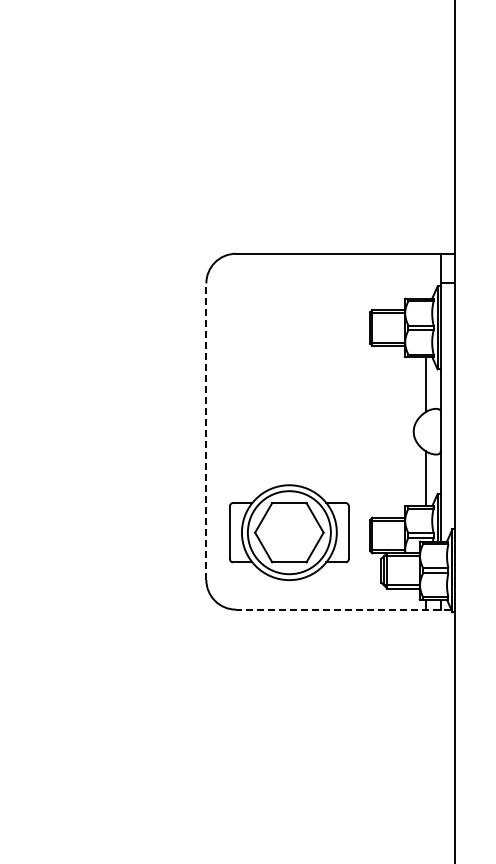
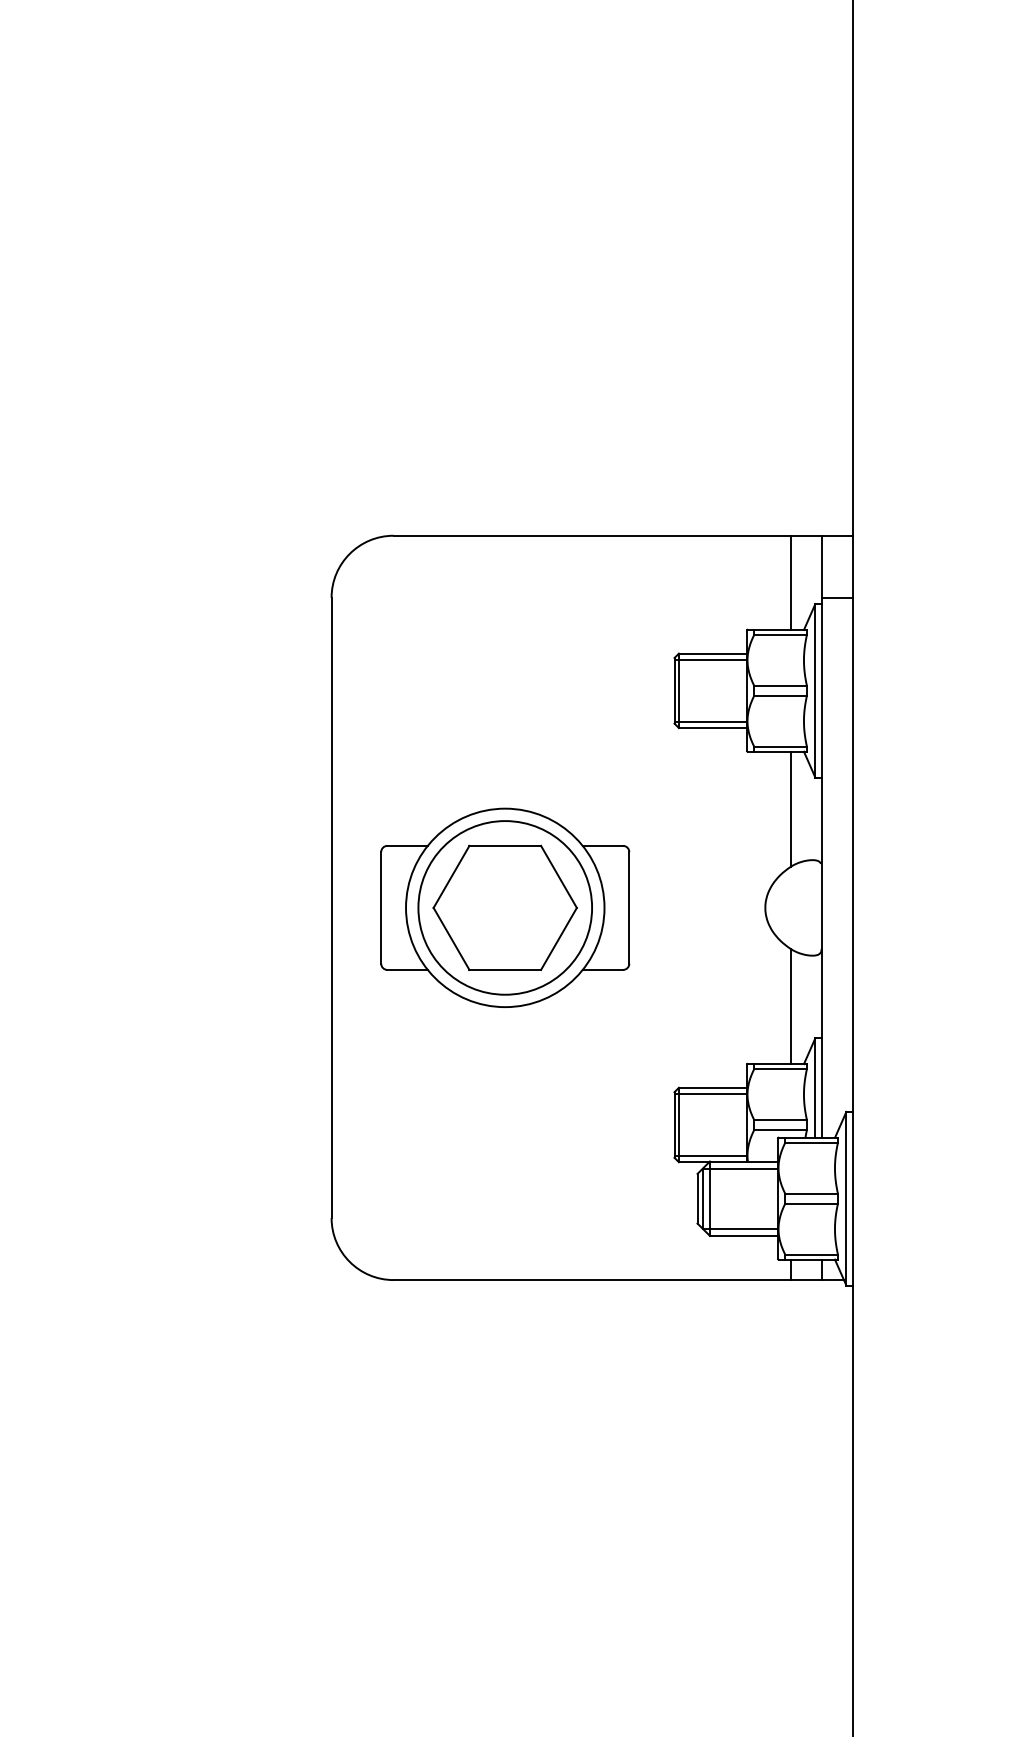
line: (425, 275) -> (789, 581), added
line: (206, 431) -> (331, 907), dashed -> solid
part: (289, 532) -> (505, 907), moved
line: (343, 609) -> (618, 1279), dashed -> solid

